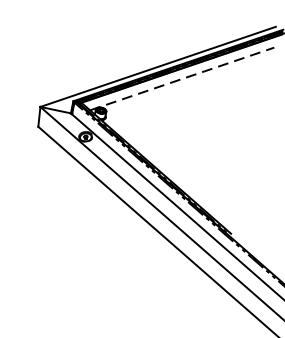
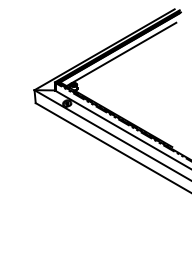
line: (182, 79) -> (121, 54), dashed -> solid

